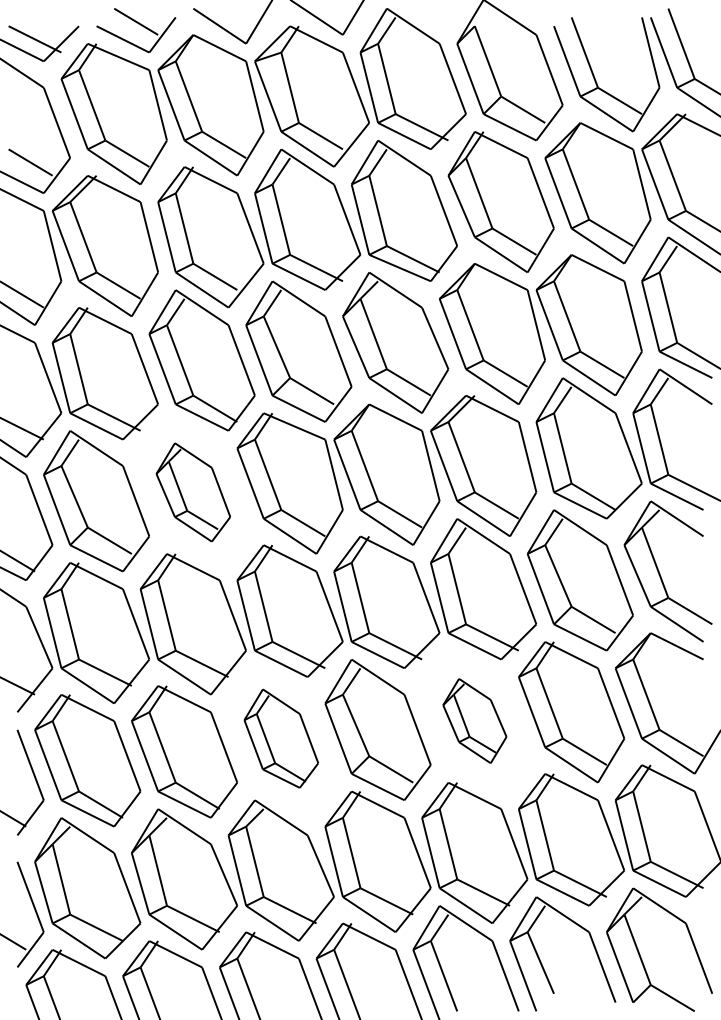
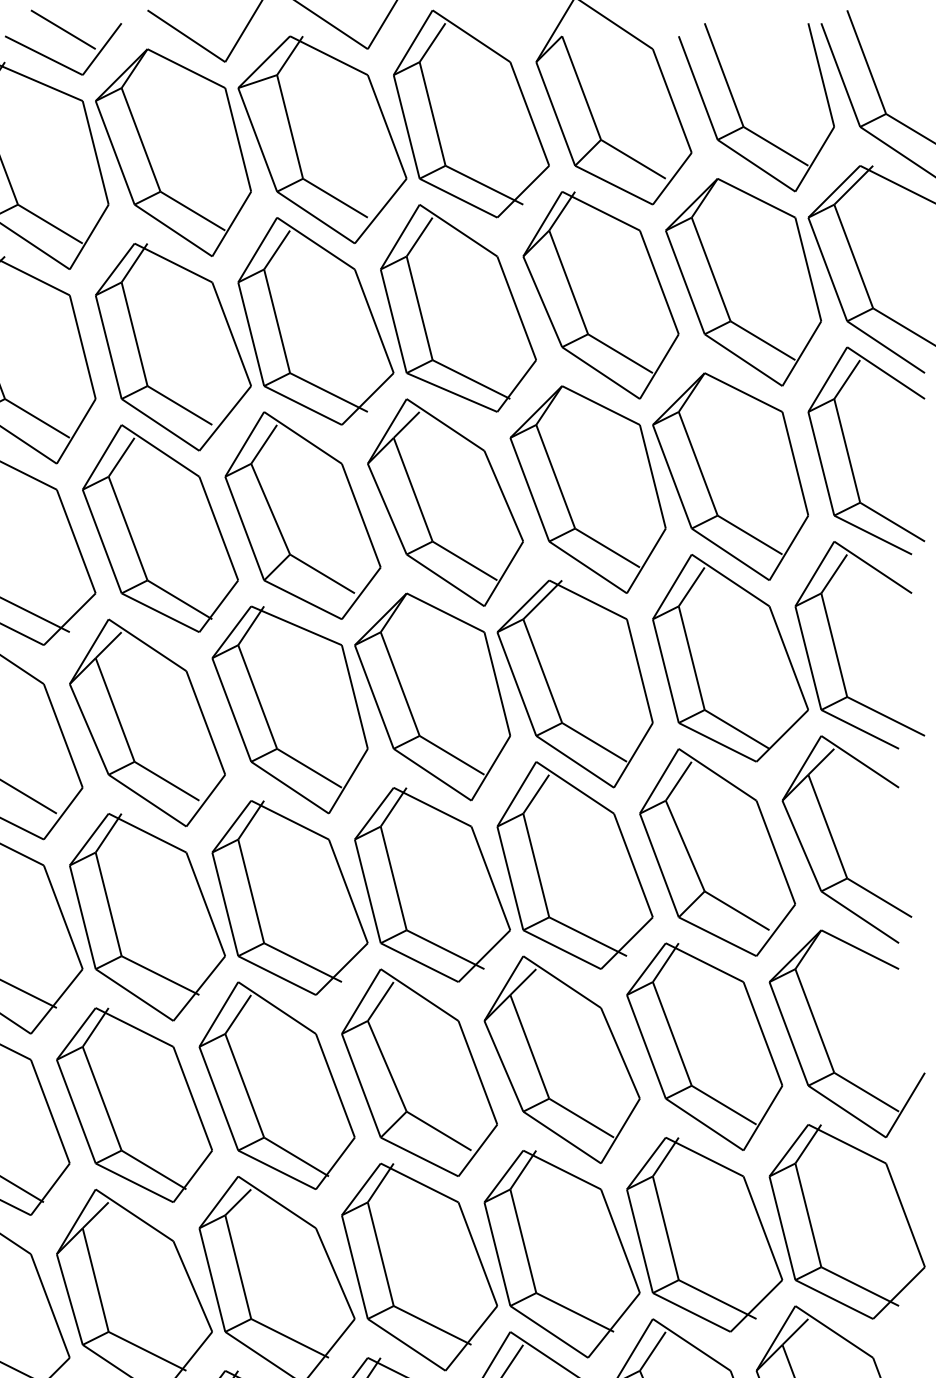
part: (193, 492) -> (147, 723), size x1.43
part: (474, 720) -> (561, 1058), size x1.67
part: (281, 738) -> (277, 1085), size x1.43

